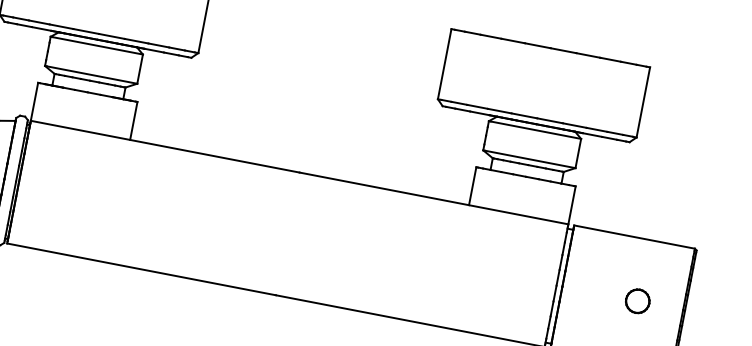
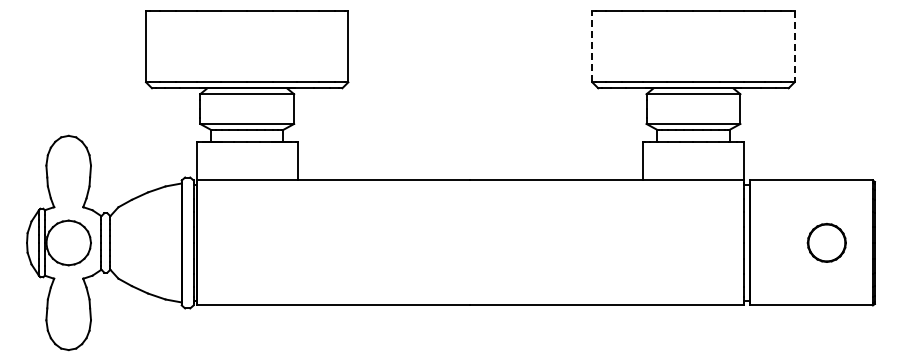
line: (444, 64) -> (592, 46), solid -> dashed
line: (643, 102) -> (794, 46), solid -> dashed
part: (637, 300) -> (826, 242), size x1.6

